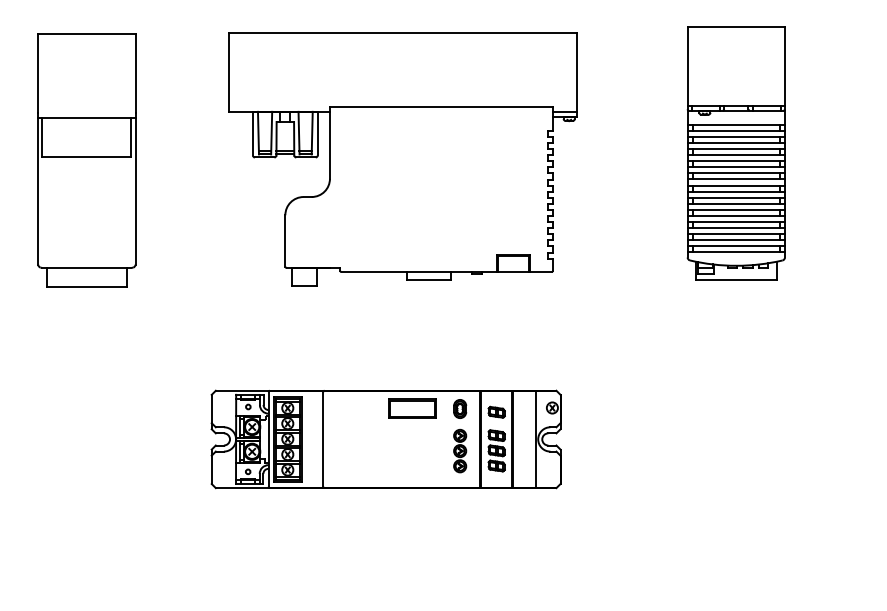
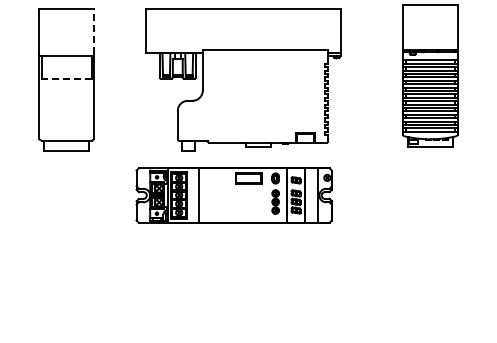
line: (134, 71) -> (93, 30), solid -> dashed
line: (86, 157) -> (66, 78), solid -> dashed
part: (384, 439) -> (233, 195), moved

